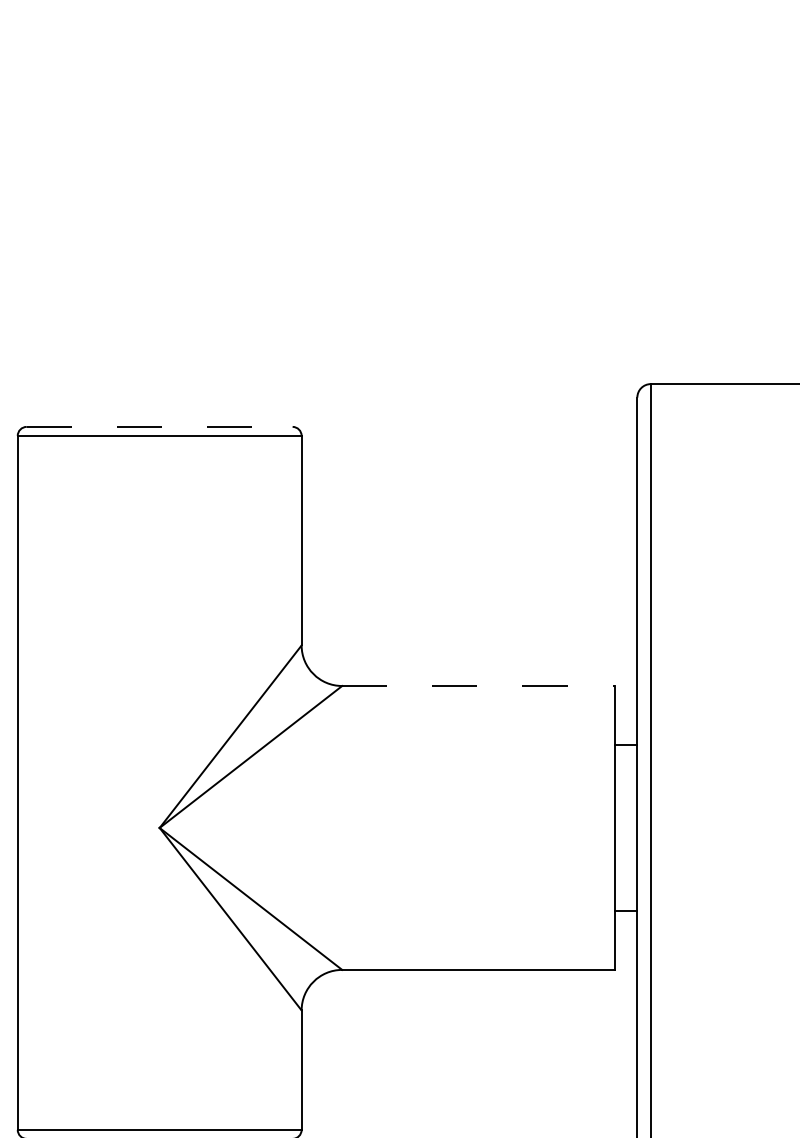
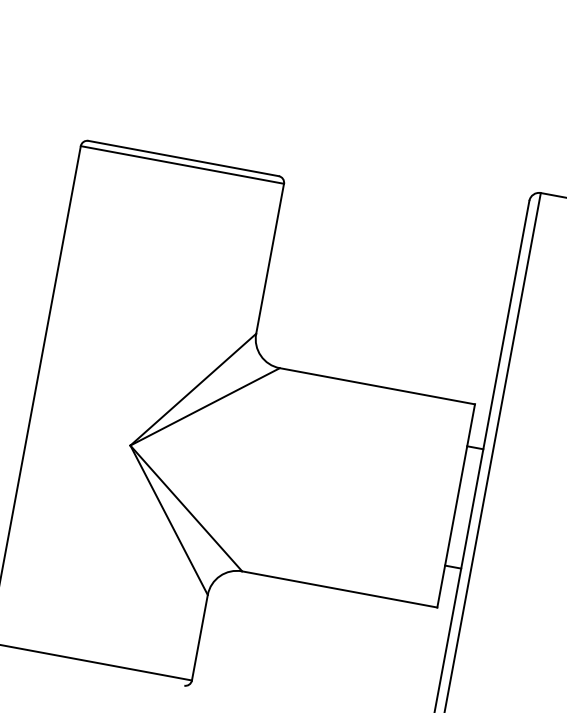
line: (159, 426) -> (183, 158), dashed -> solid
line: (479, 686) -> (378, 386), dashed -> solid

